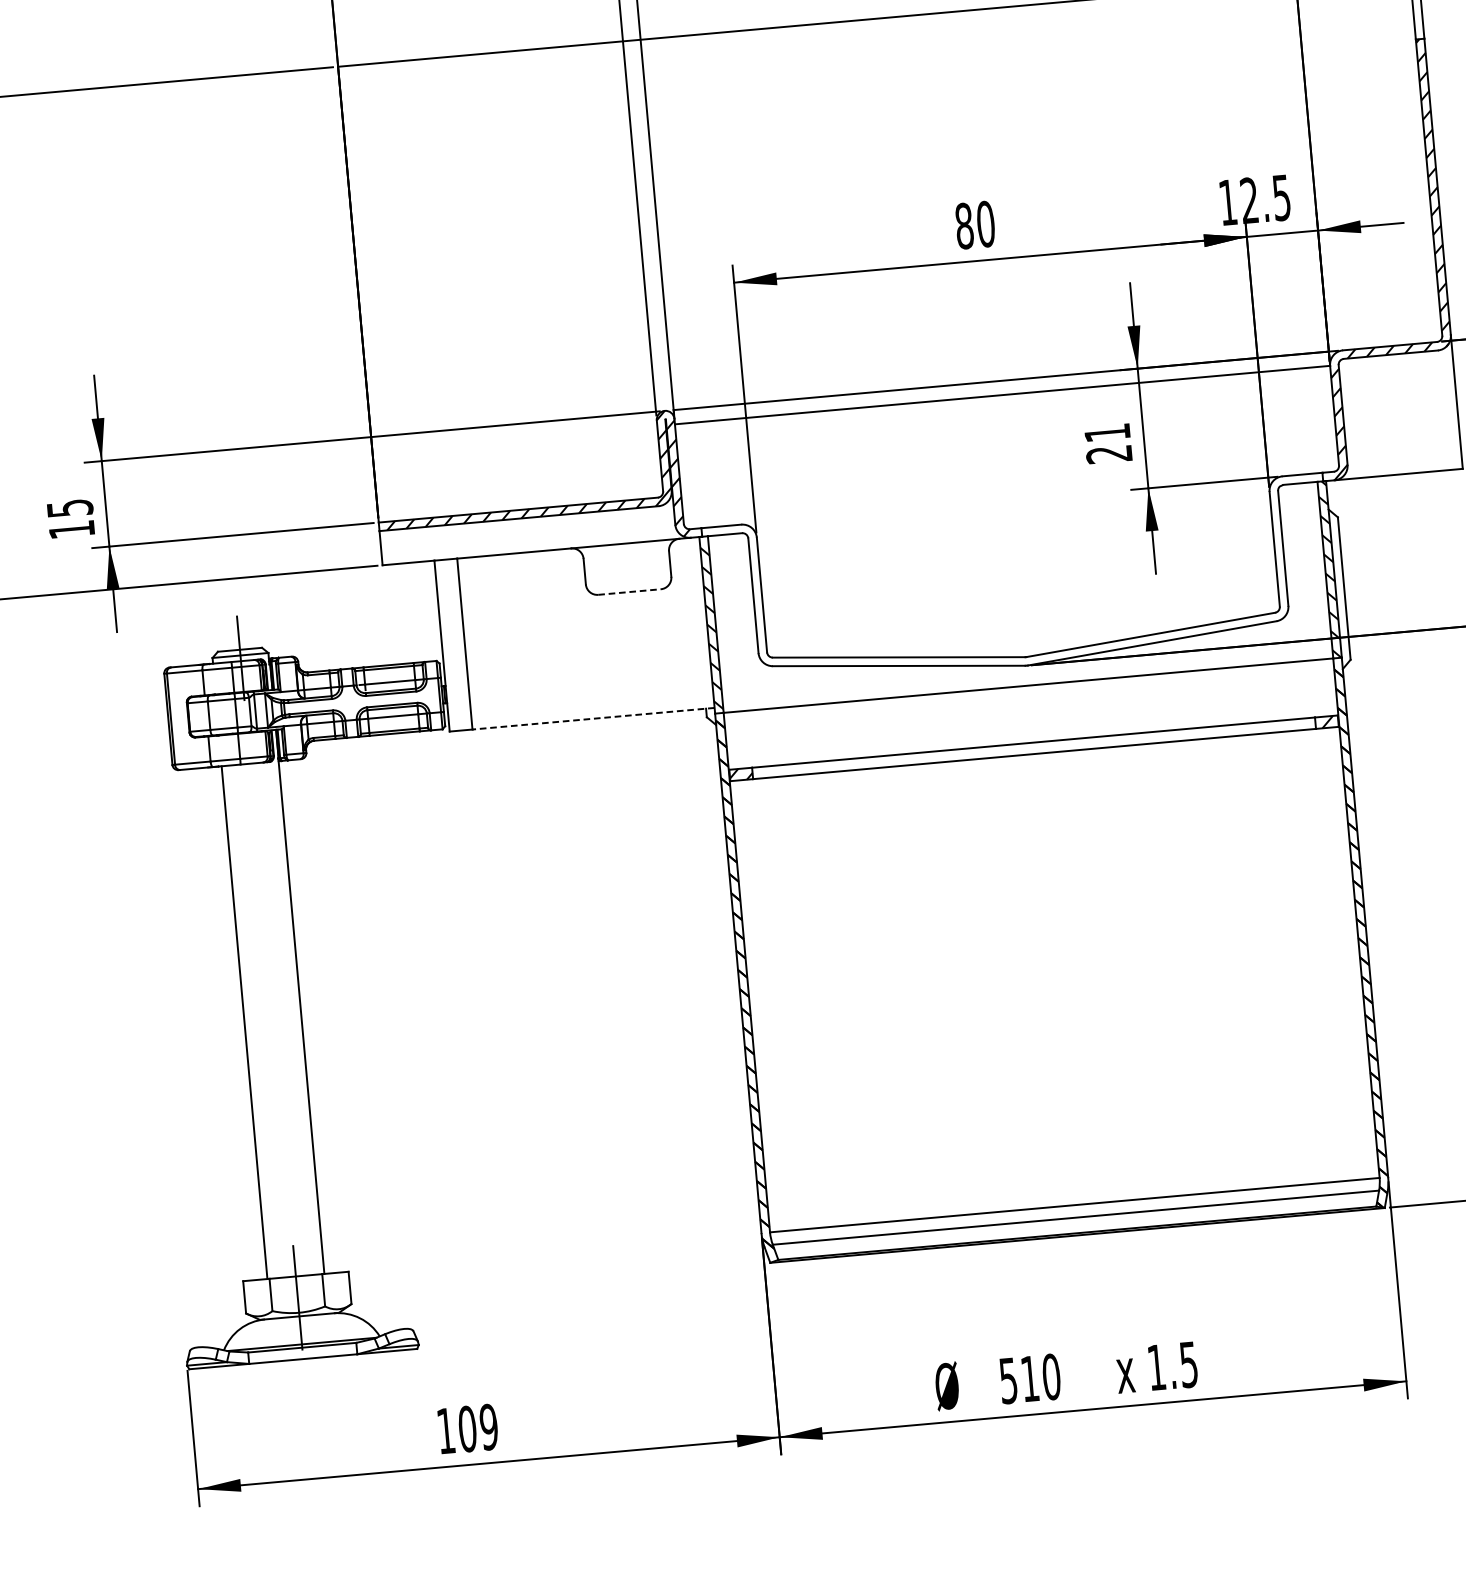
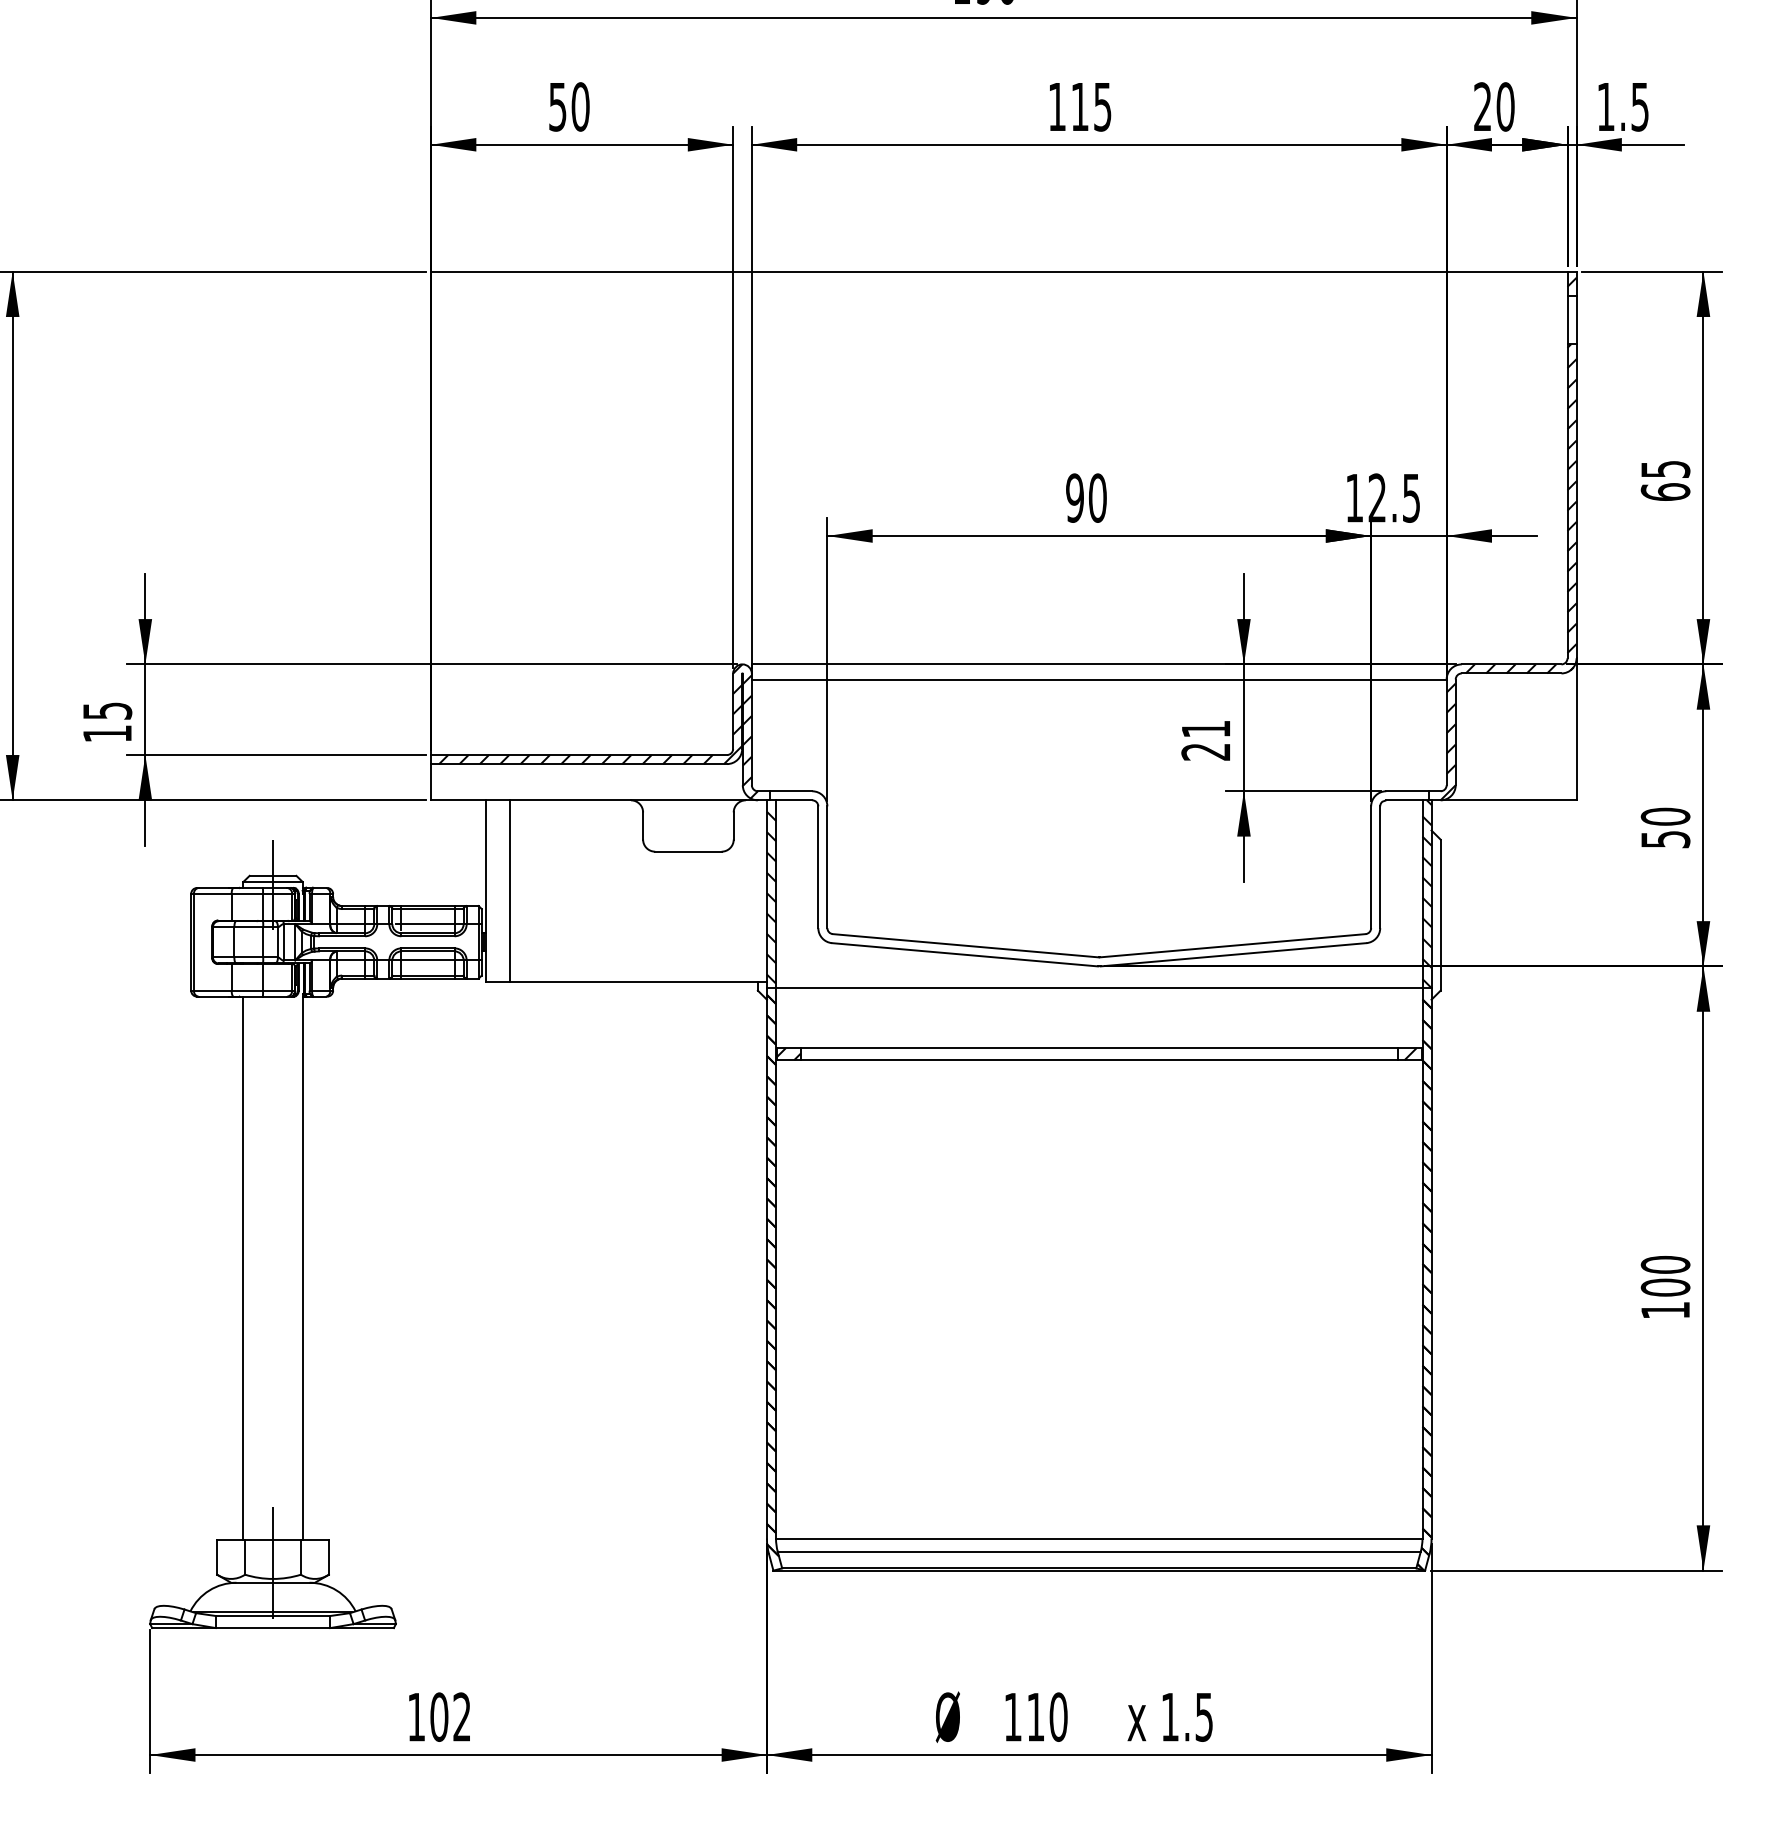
text: (963, 225) -> (1074, 497), 80 -> 90
line: (629, 591) -> (688, 851), dashed -> solid
line: (593, 718) -> (638, 981), dashed -> solid
text: (1008, 1381) -> (1012, 1717), 510 -> 110
text: (488, 1426) -> (461, 1716), 109 -> 102

